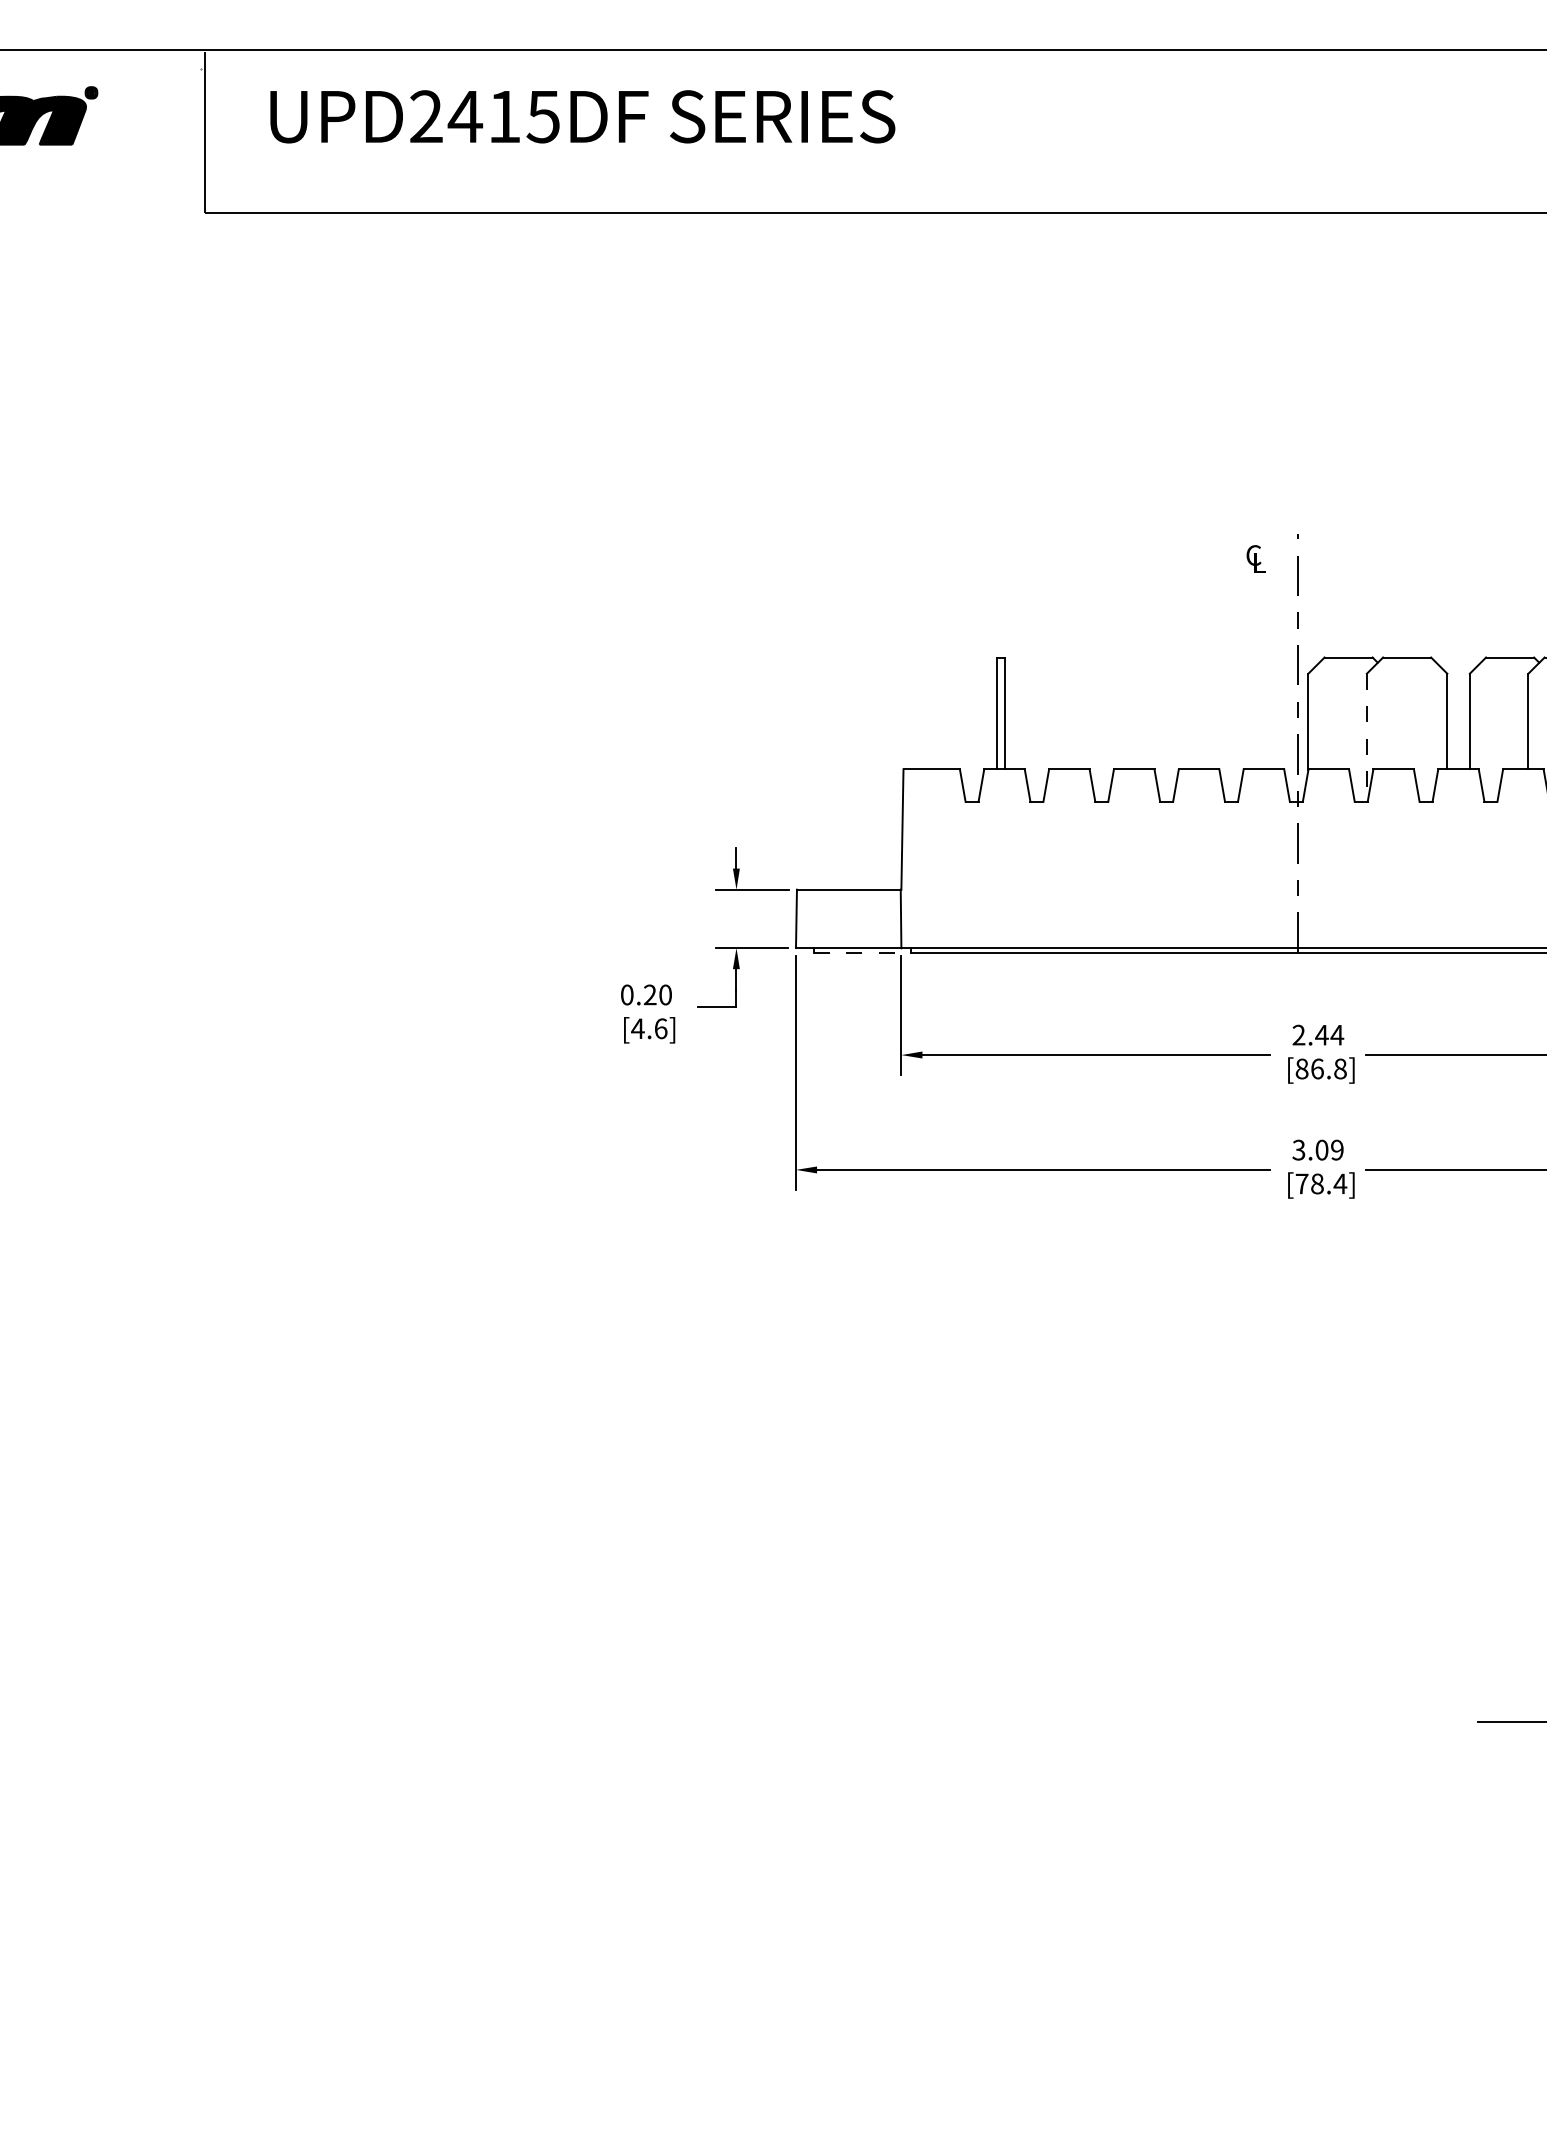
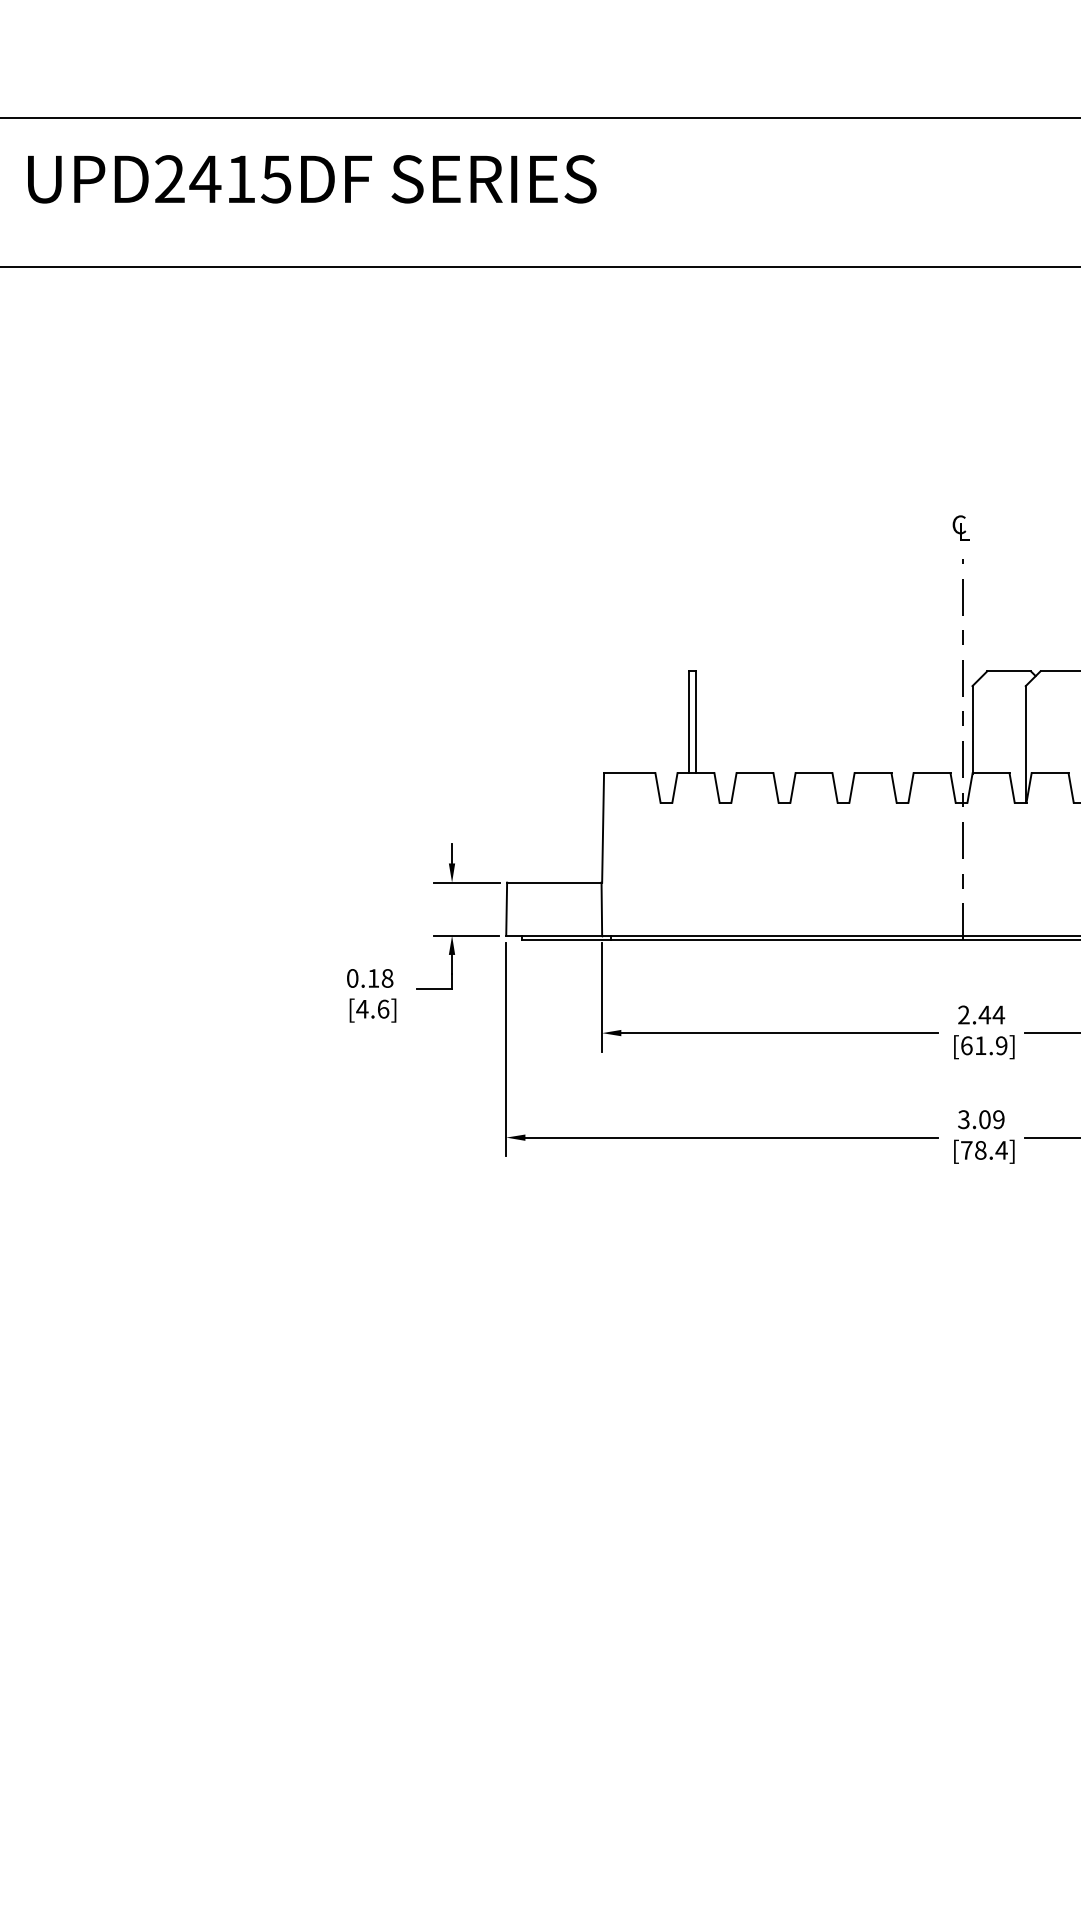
text: (1255, 558) -> (960, 527), moved
line: (1366, 738) -> (1025, 745), dashed -> solid
line: (862, 952) -> (566, 939), dashed -> solid
text: (657, 994) -> (380, 978), 0.20 -> 0.18
text: (1320, 1068) -> (983, 1045), [86.8] -> [61.9]

